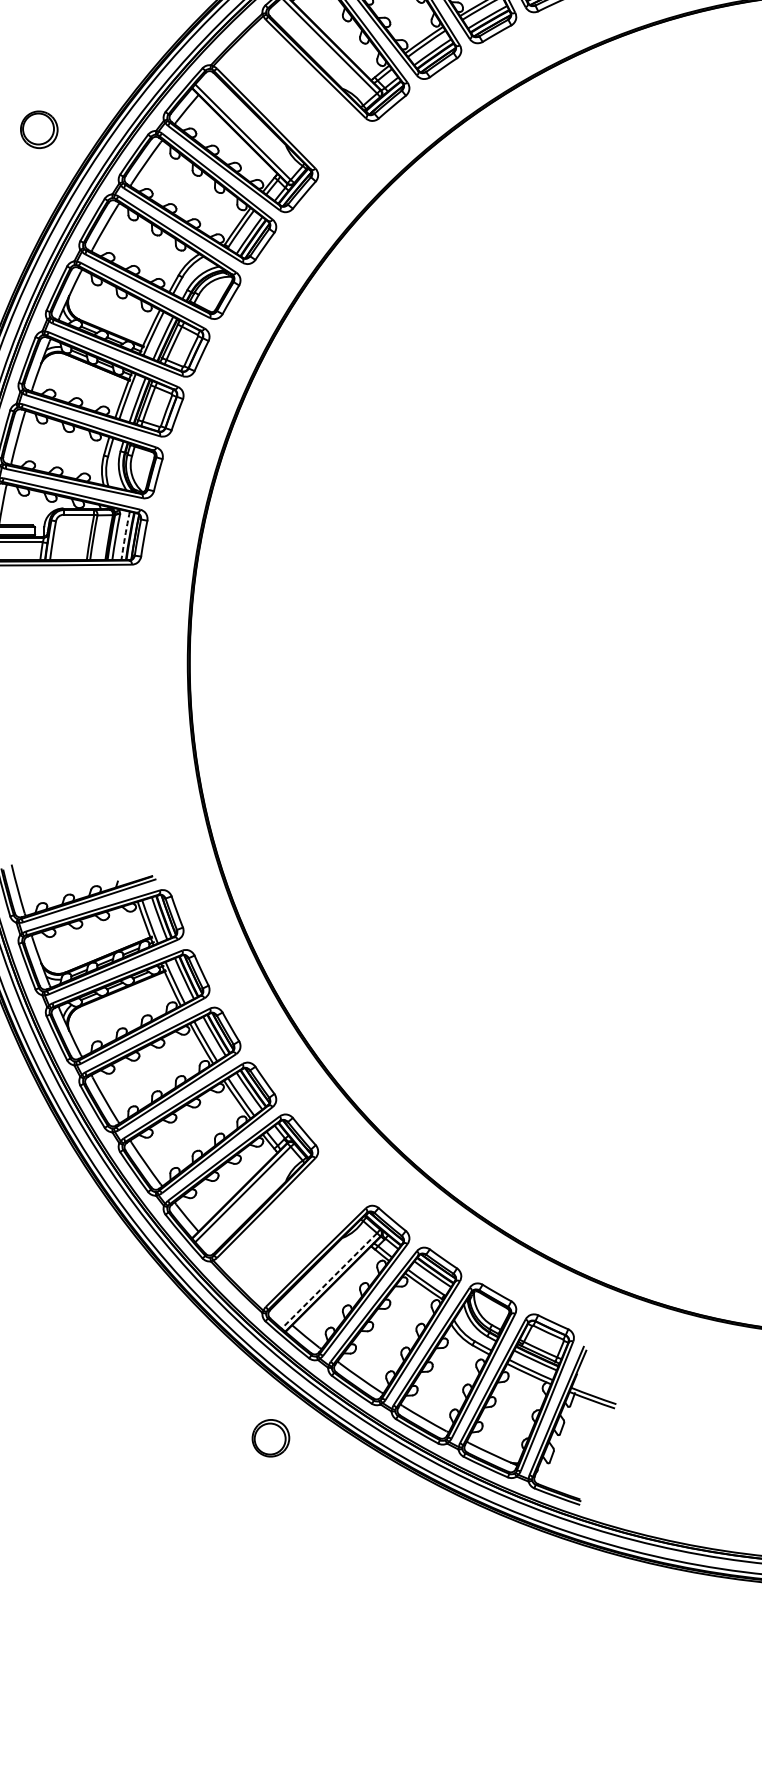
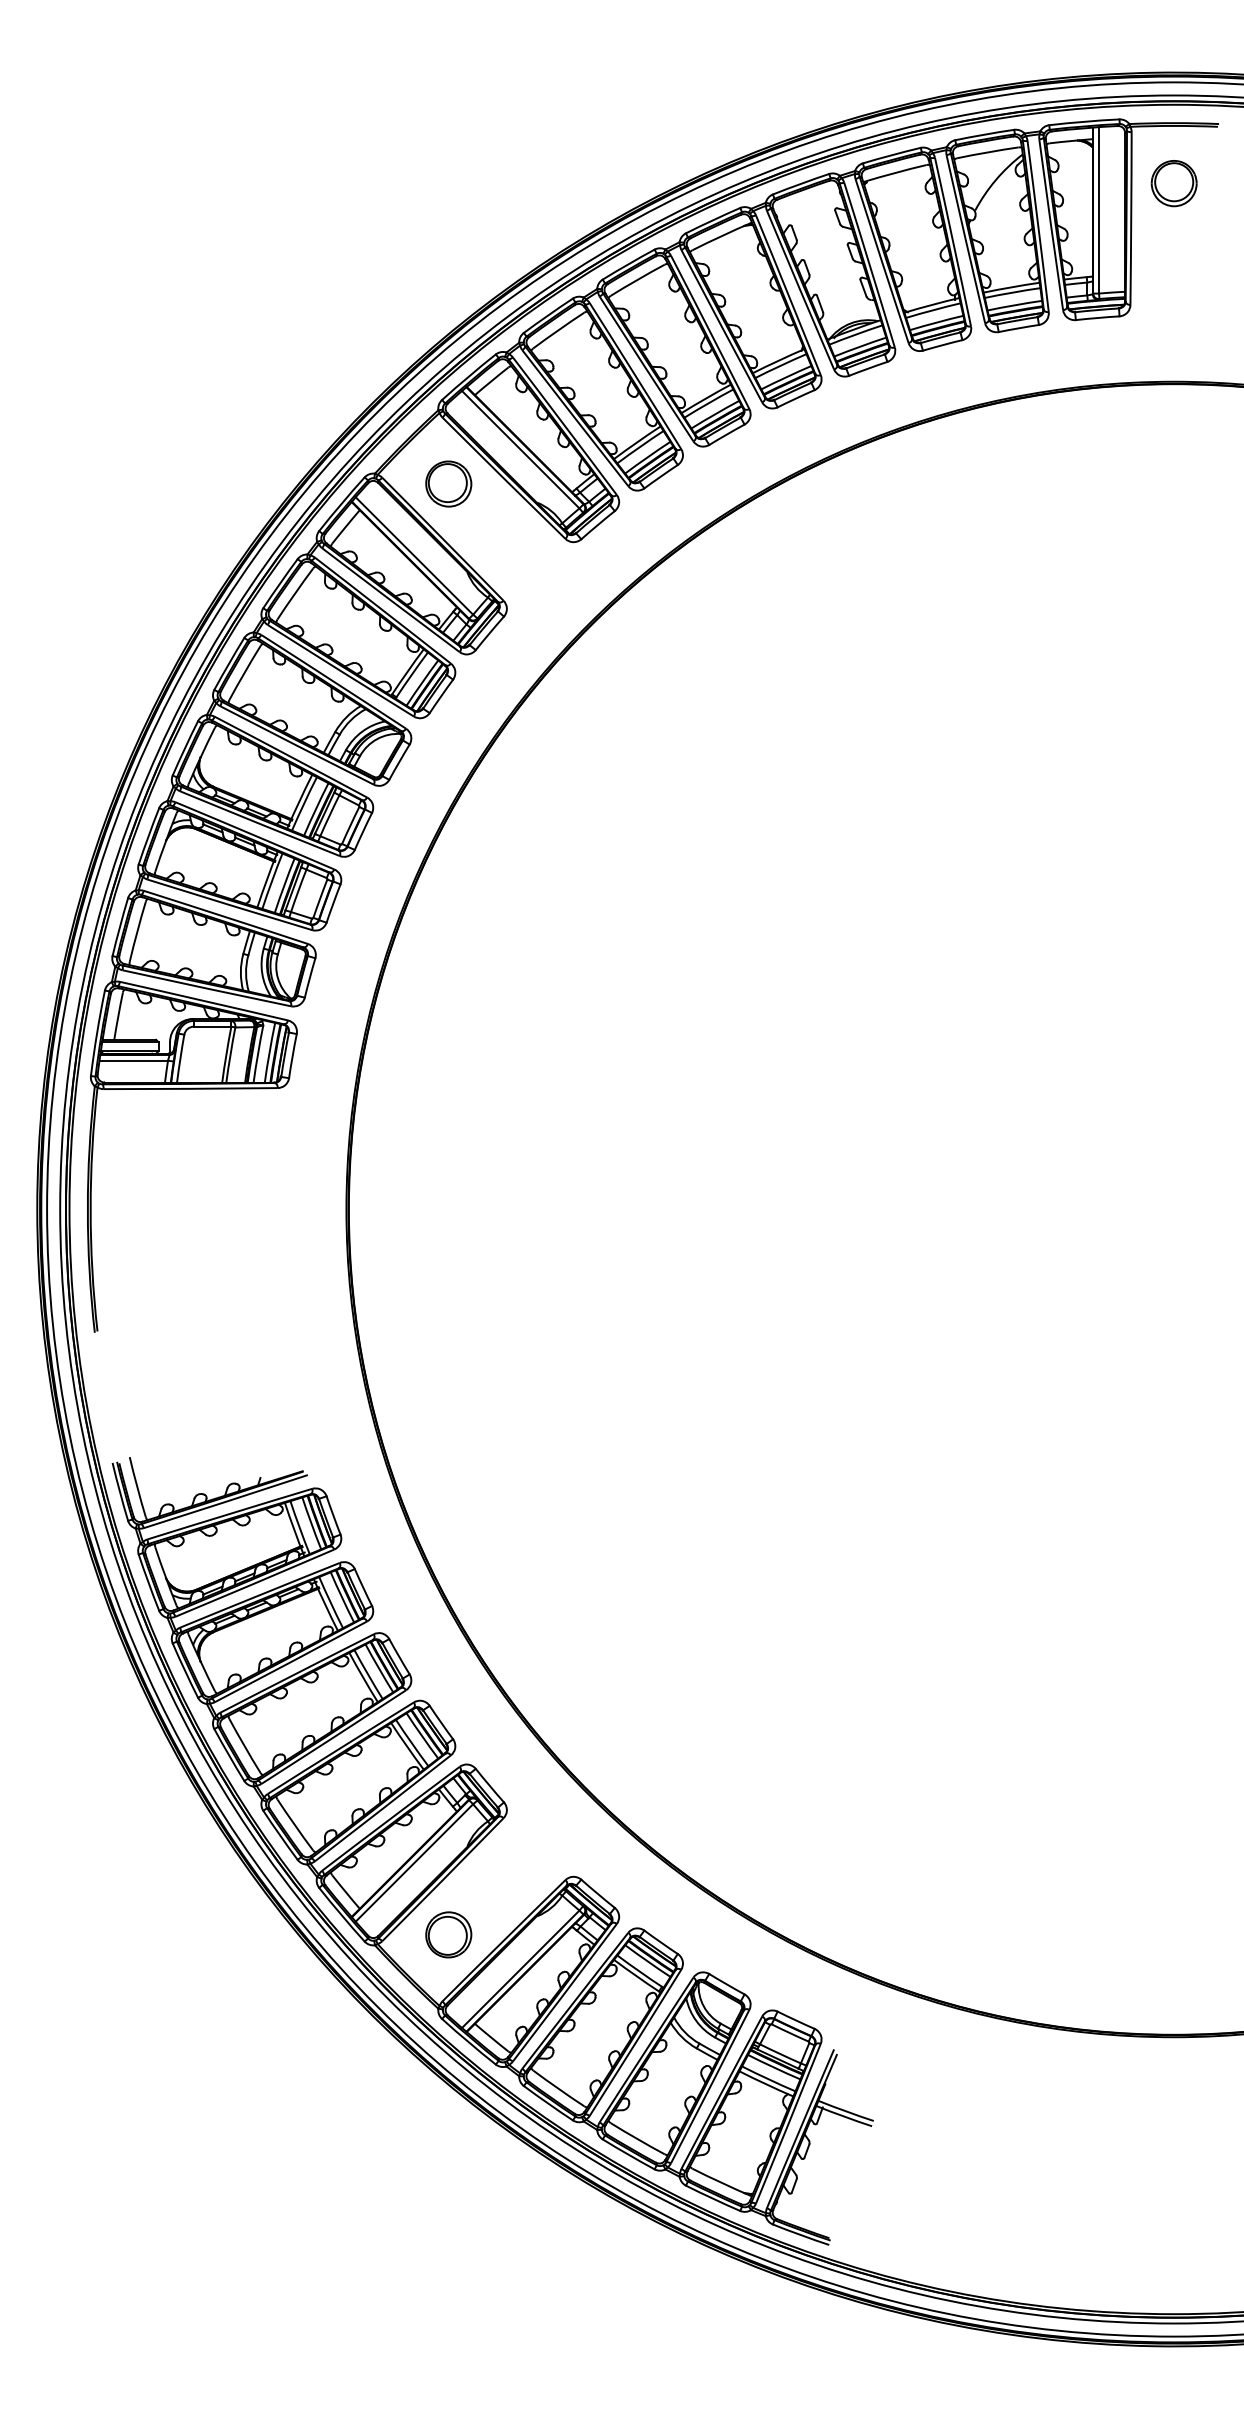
part: (39, 129) -> (448, 483), moved
arc: (125, 535) -> (269, 1052), dashed -> solid
line: (329, 1281) -> (520, 1969), dashed -> solid
part: (270, 1437) -> (448, 1934), moved

